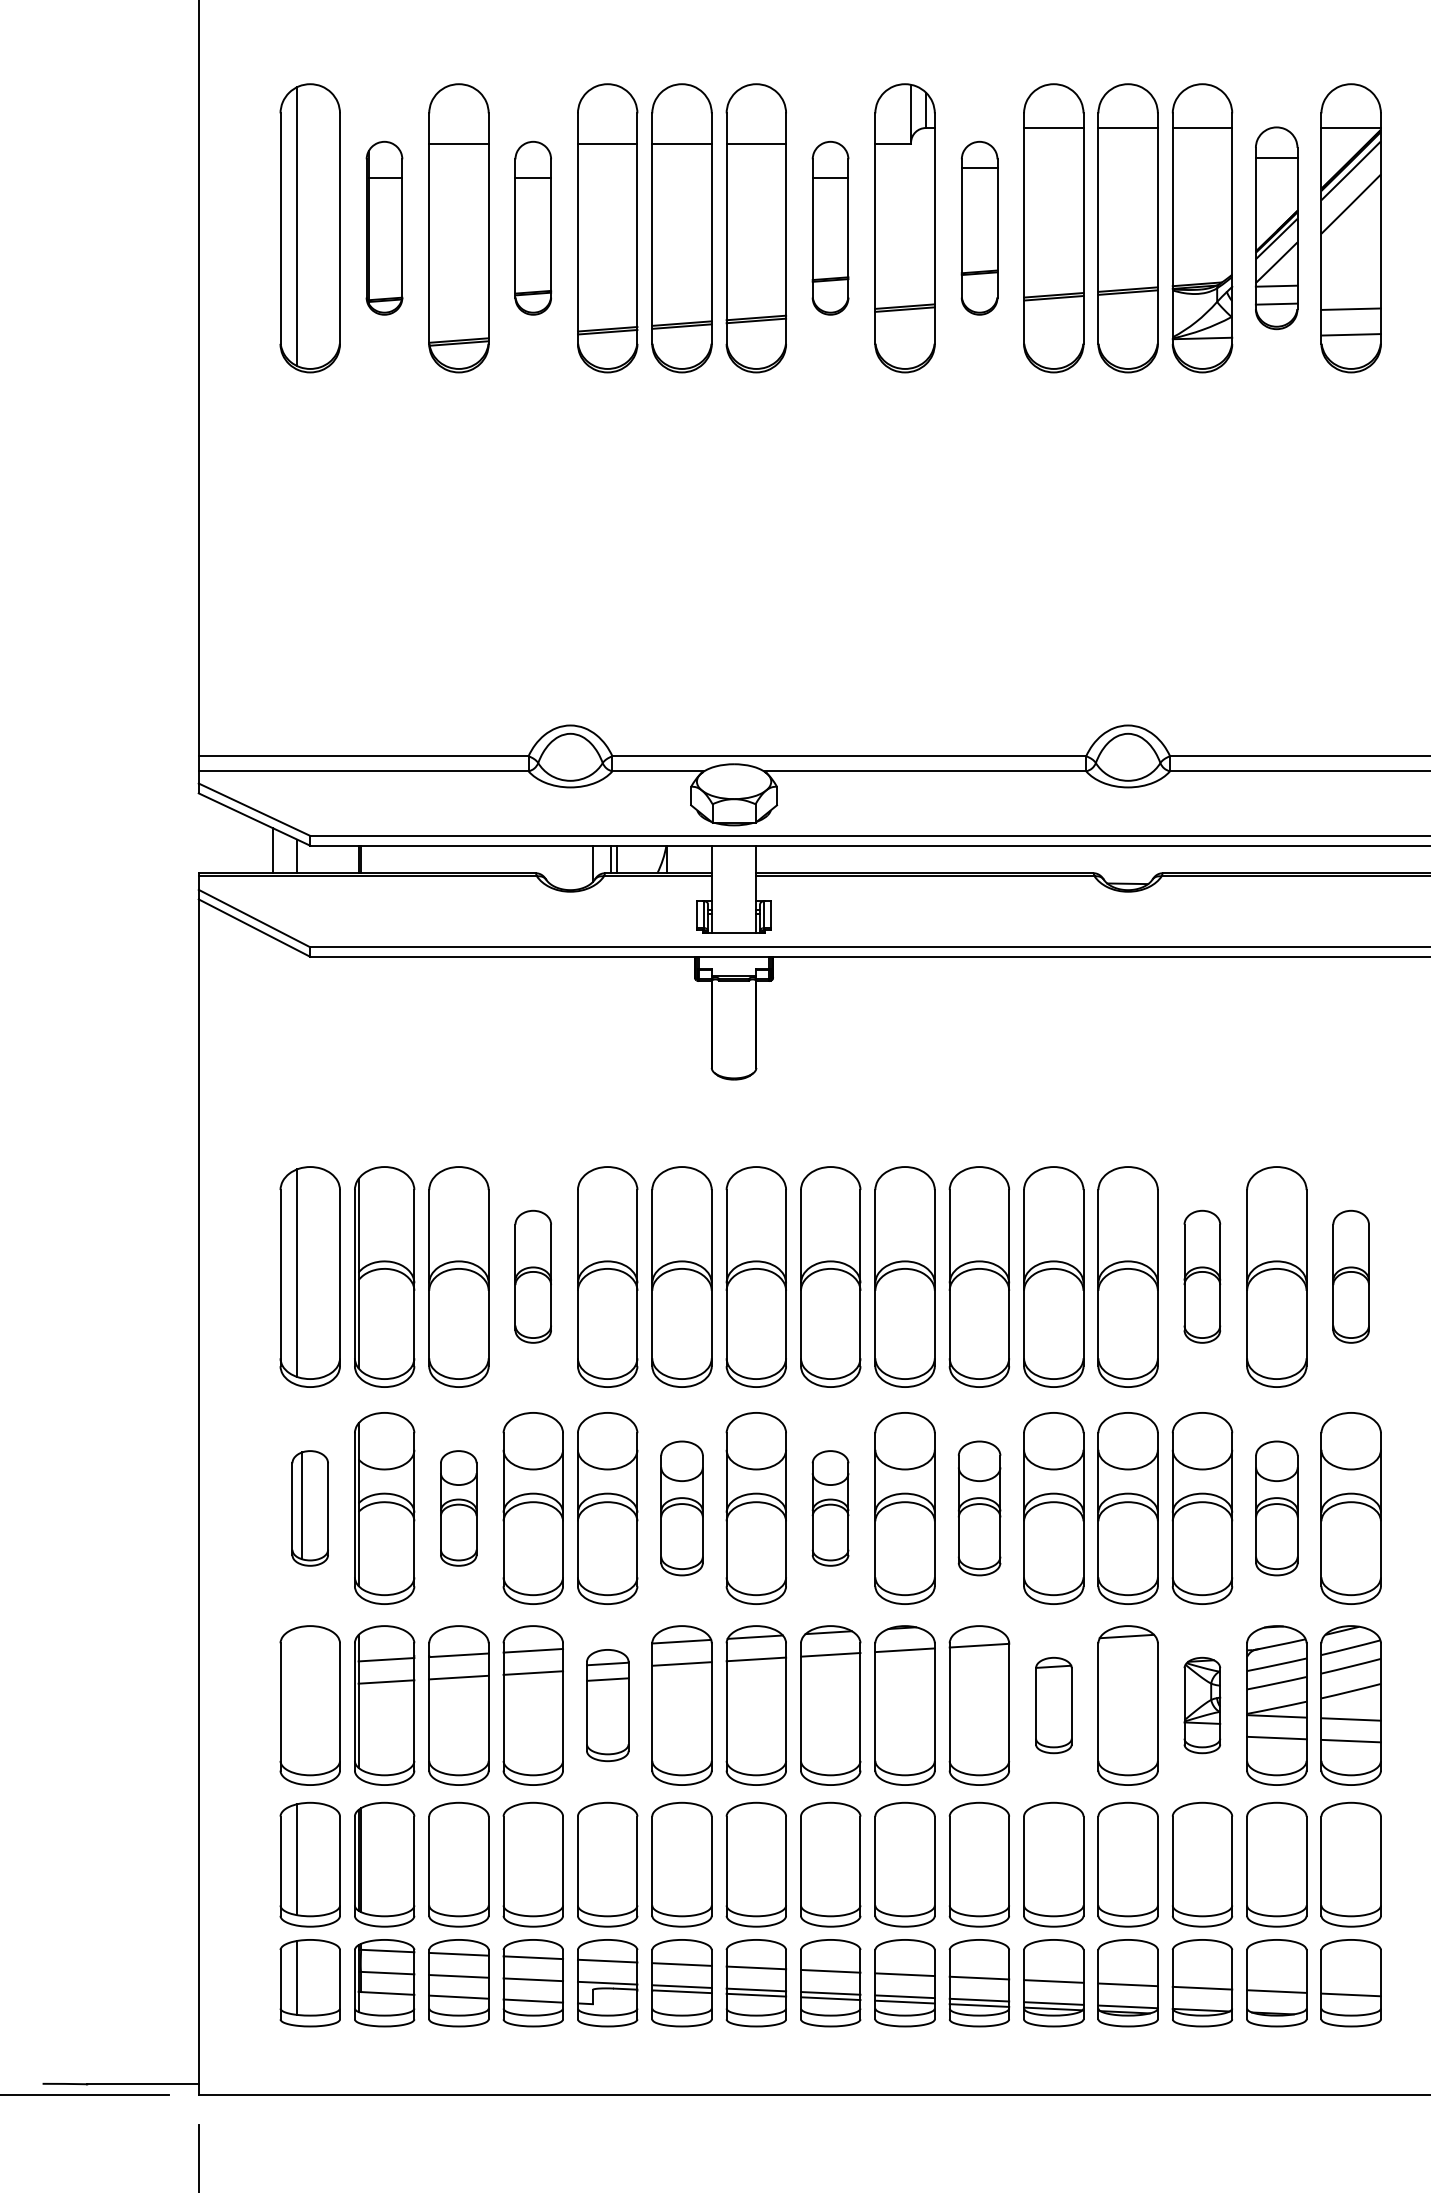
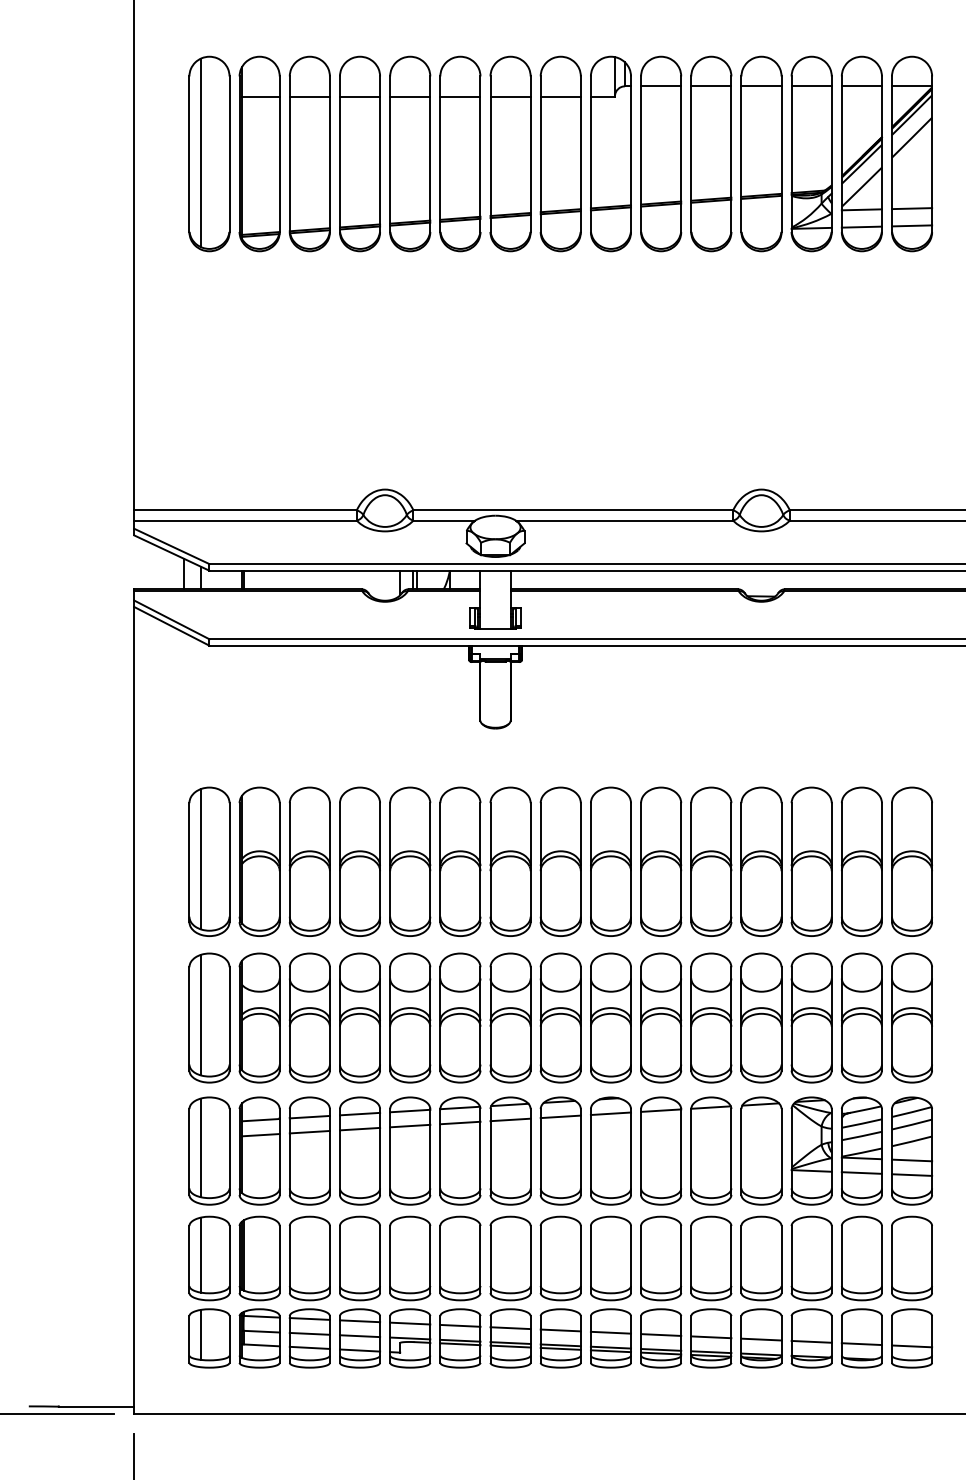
part: (384, 227) -> (259, 153), size x1.67
part: (532, 227) -> (359, 153), size x1.67
part: (830, 227) -> (560, 153), size x1.67
part: (979, 227) -> (661, 153), size x1.67
part: (1276, 227) -> (861, 153), size x1.43
part: (532, 1276) -> (359, 861), size x1.67
part: (1202, 1276) -> (811, 861), size x1.67
part: (1350, 1276) -> (911, 861), size x1.67
part: (310, 1507) -> (209, 1017), size x1.67
part: (458, 1507) -> (309, 1017), size x1.67
part: (682, 1507) -> (460, 1017), size x1.43
part: (830, 1507) -> (560, 1017), size x1.67
part: (979, 1507) -> (661, 1017), size x1.43
part: (1276, 1507) -> (861, 1017), size x1.43
line: (296, 1700) -> (200, 1147), added
part: (608, 1704) -> (410, 1150), size x1.43
part: (1054, 1704) -> (711, 1150), size x1.67
part: (1202, 1704) -> (811, 1150), size x1.67

